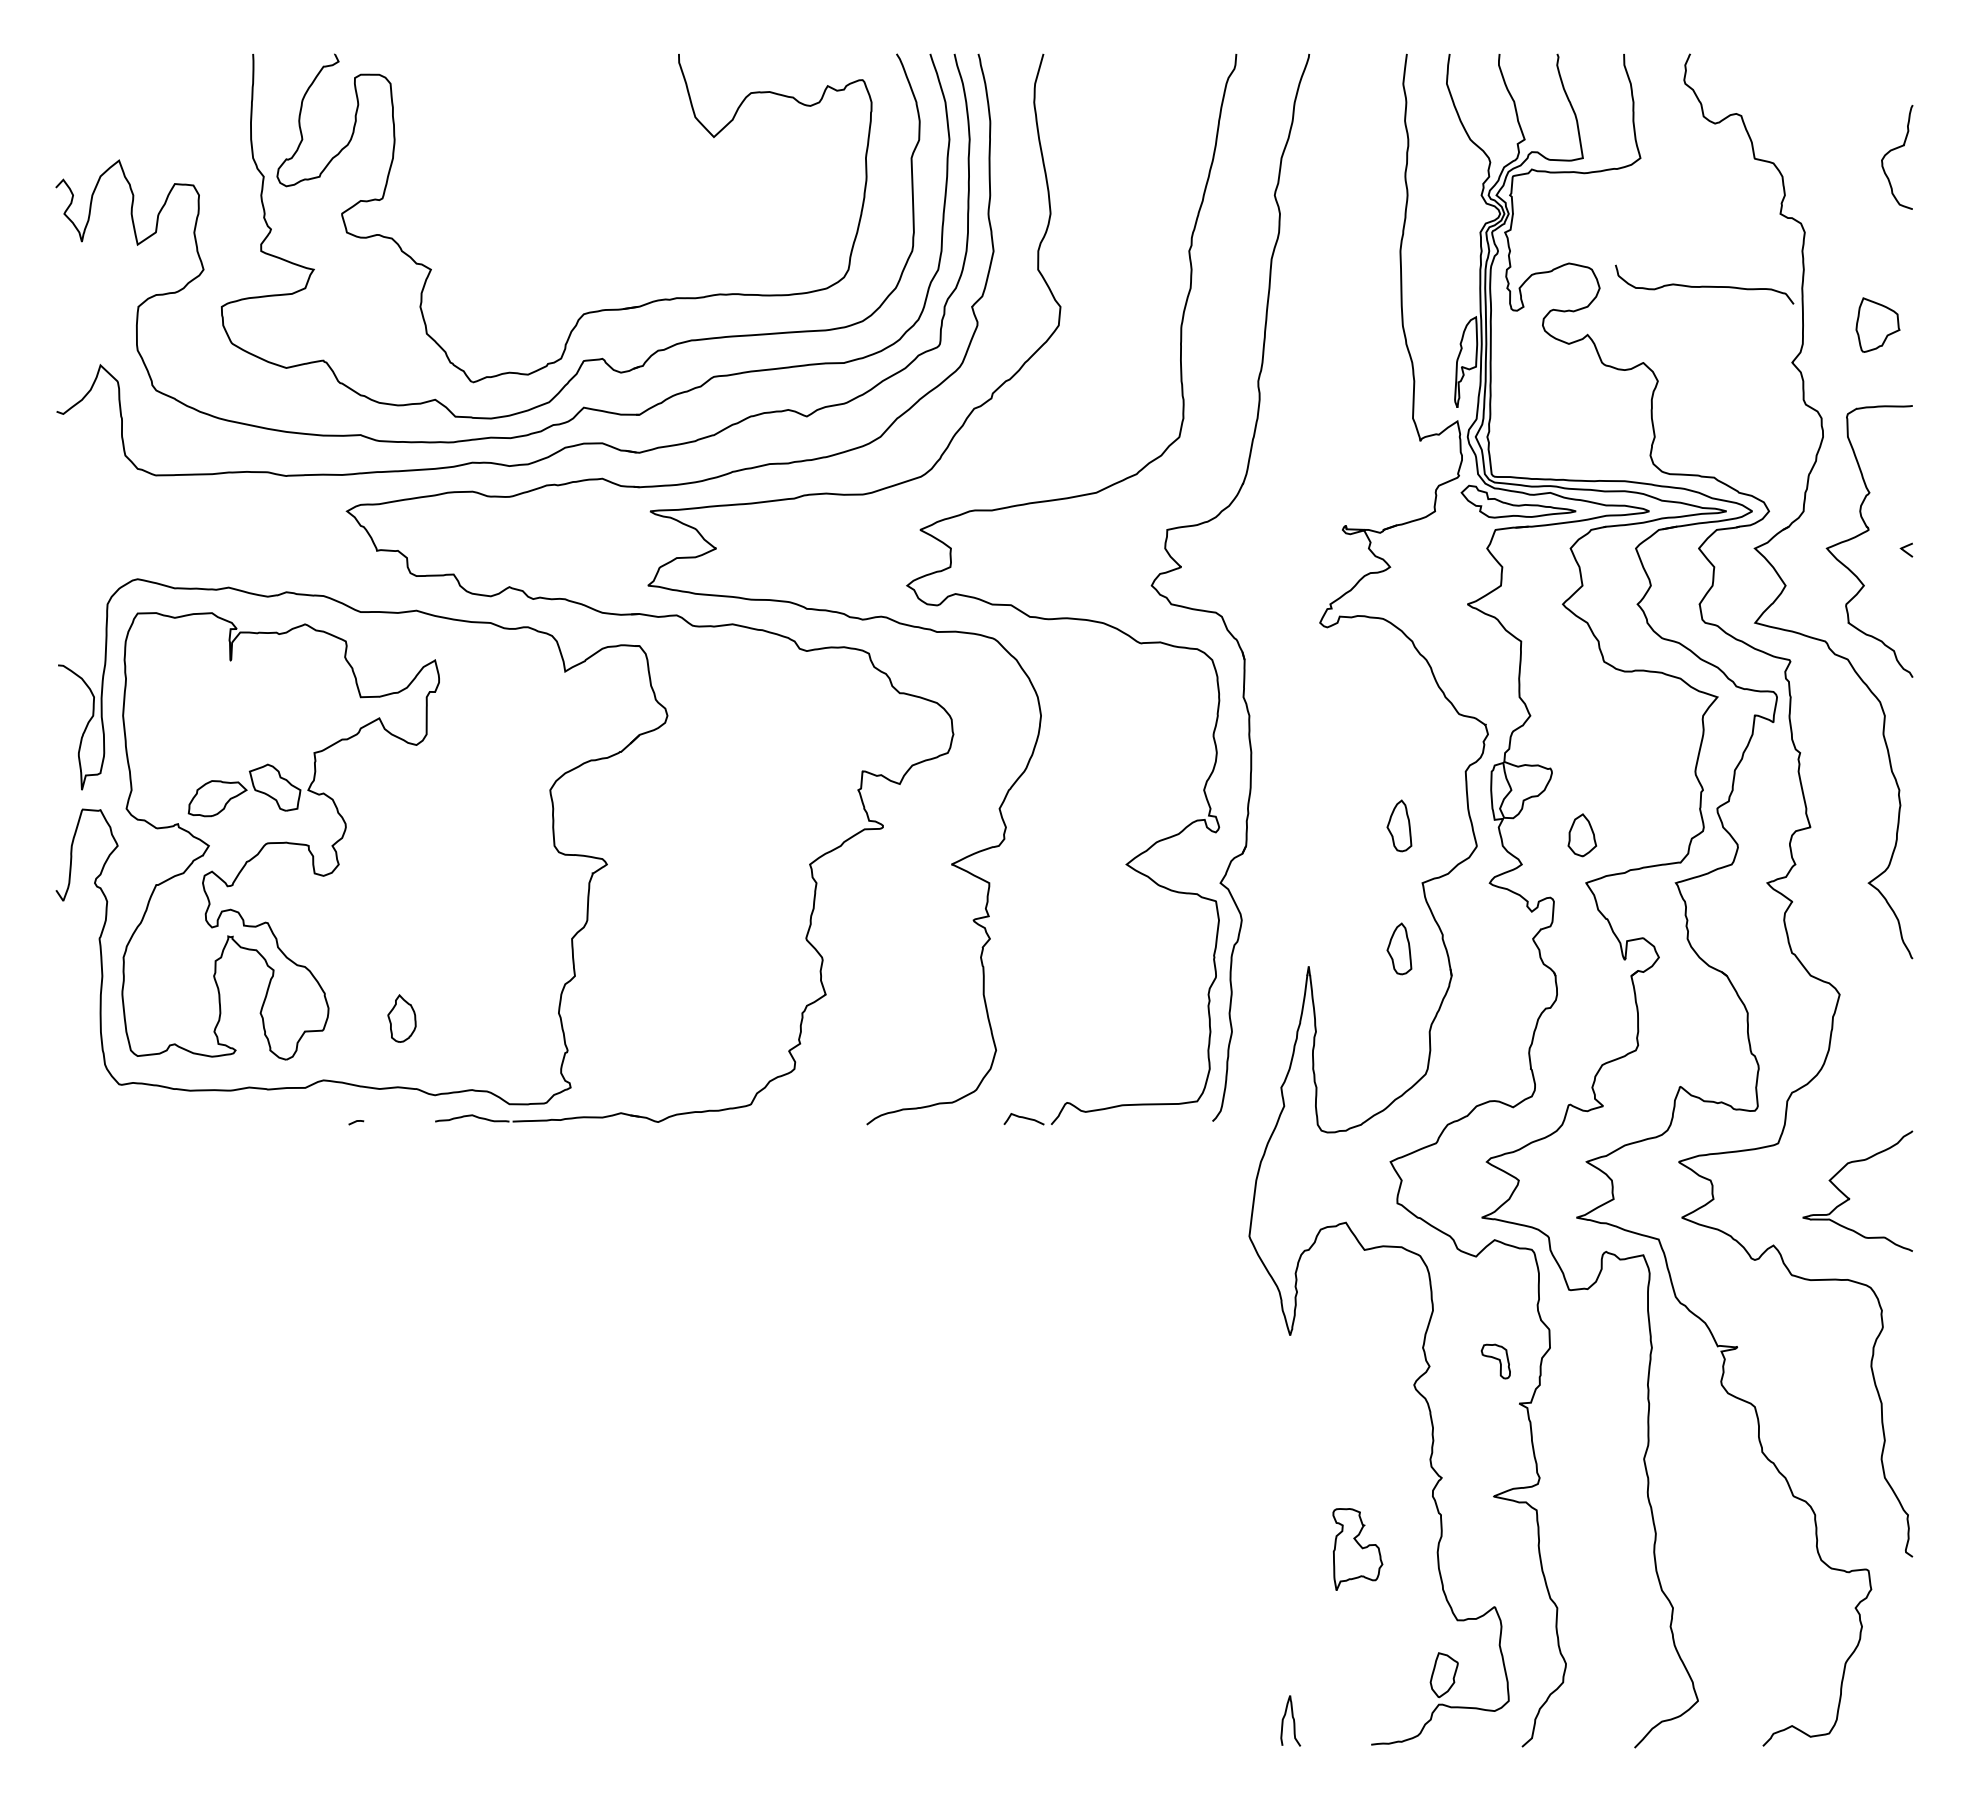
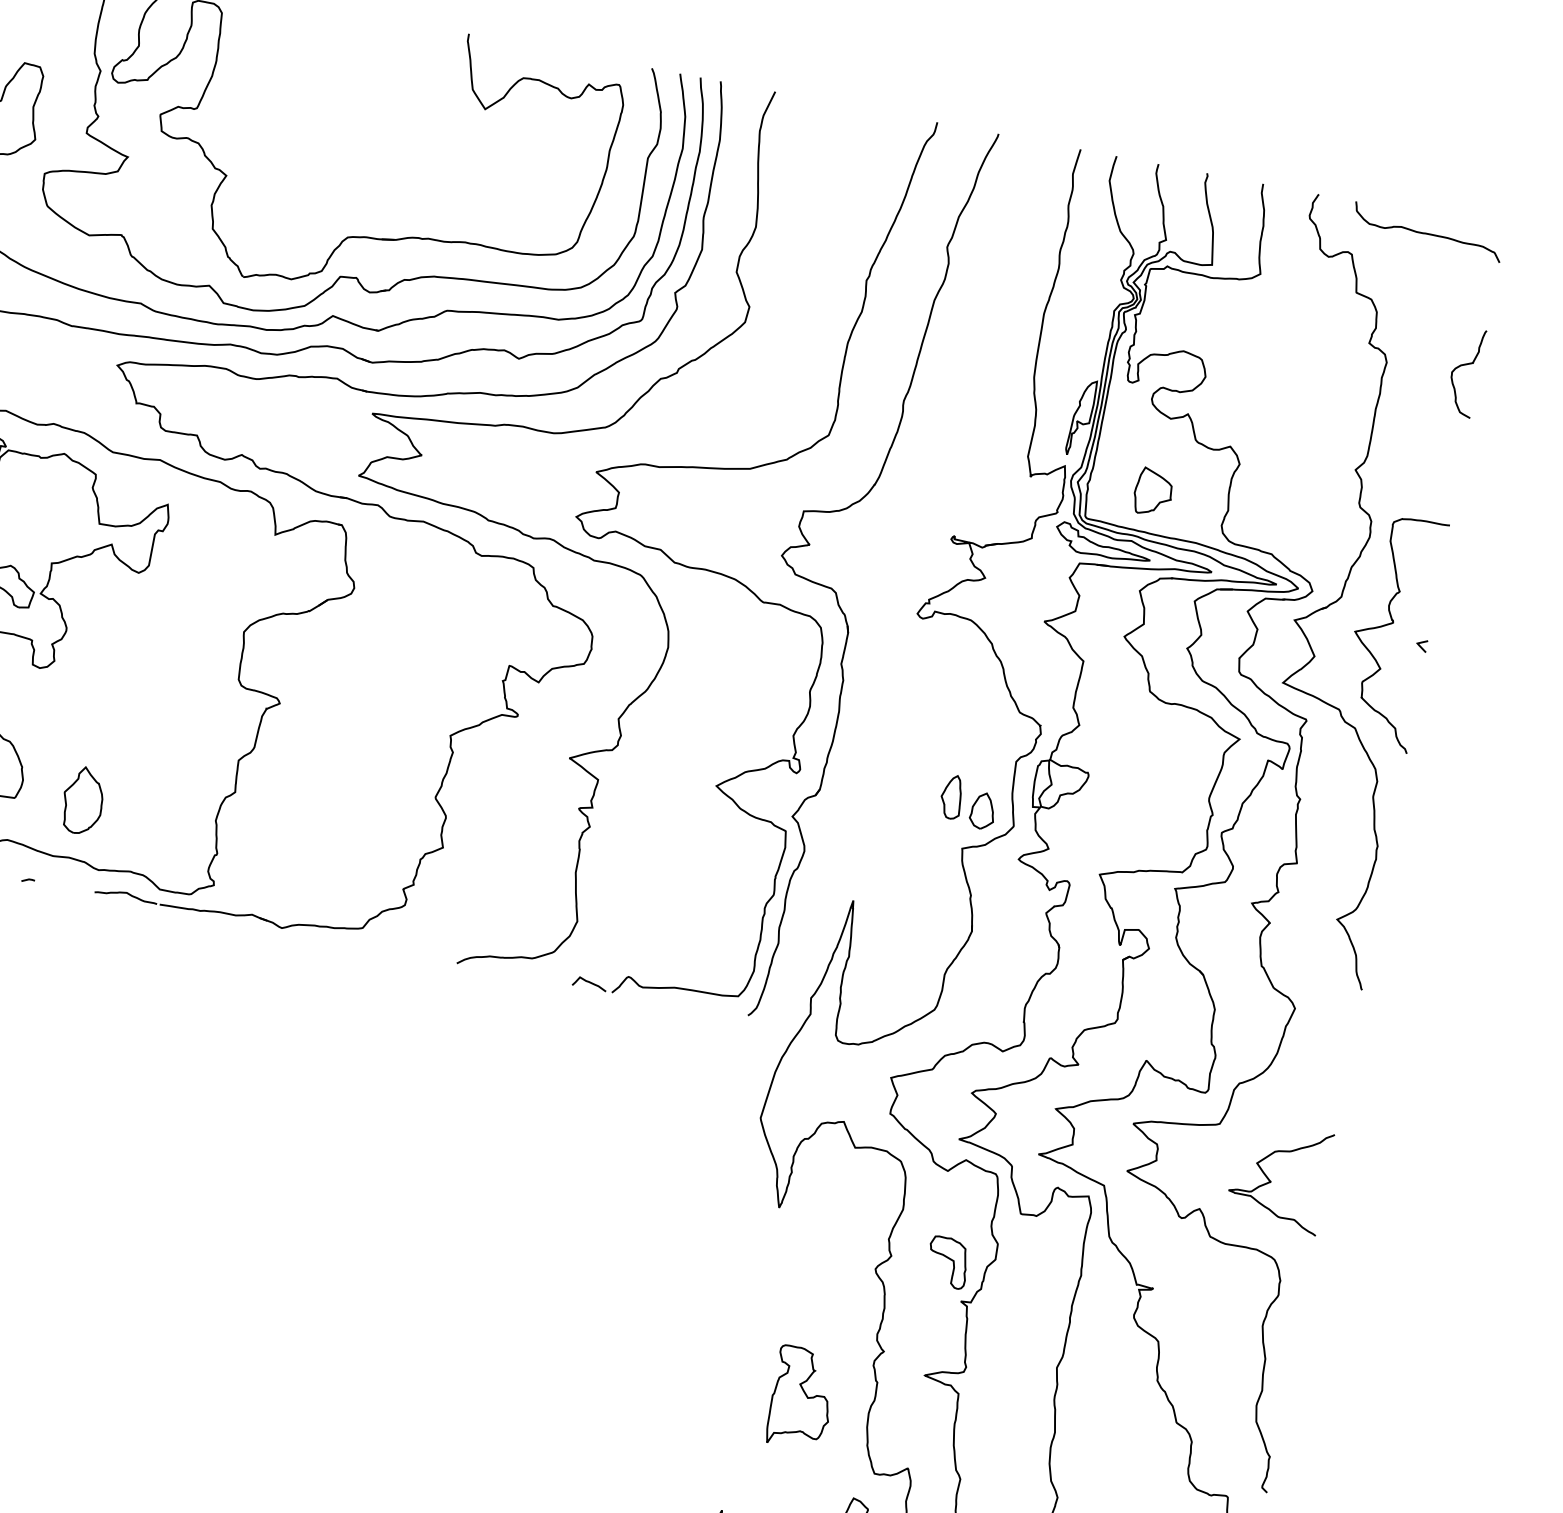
curve: (1896, 149) -> (1466, 365), moved
curve: (1704, 285) -> (1427, 232), moved
part: (1877, 324) -> (1153, 491), moved
part: (1581, 835) -> (982, 811), moved
part: (1399, 948) -> (932, 899), removed
part: (401, 1018) -> (82, 800), size x1.67
part: (1495, 1361) -> (947, 1262), size x1.67
part: (1357, 1549) -> (801, 1398), size x1.43

